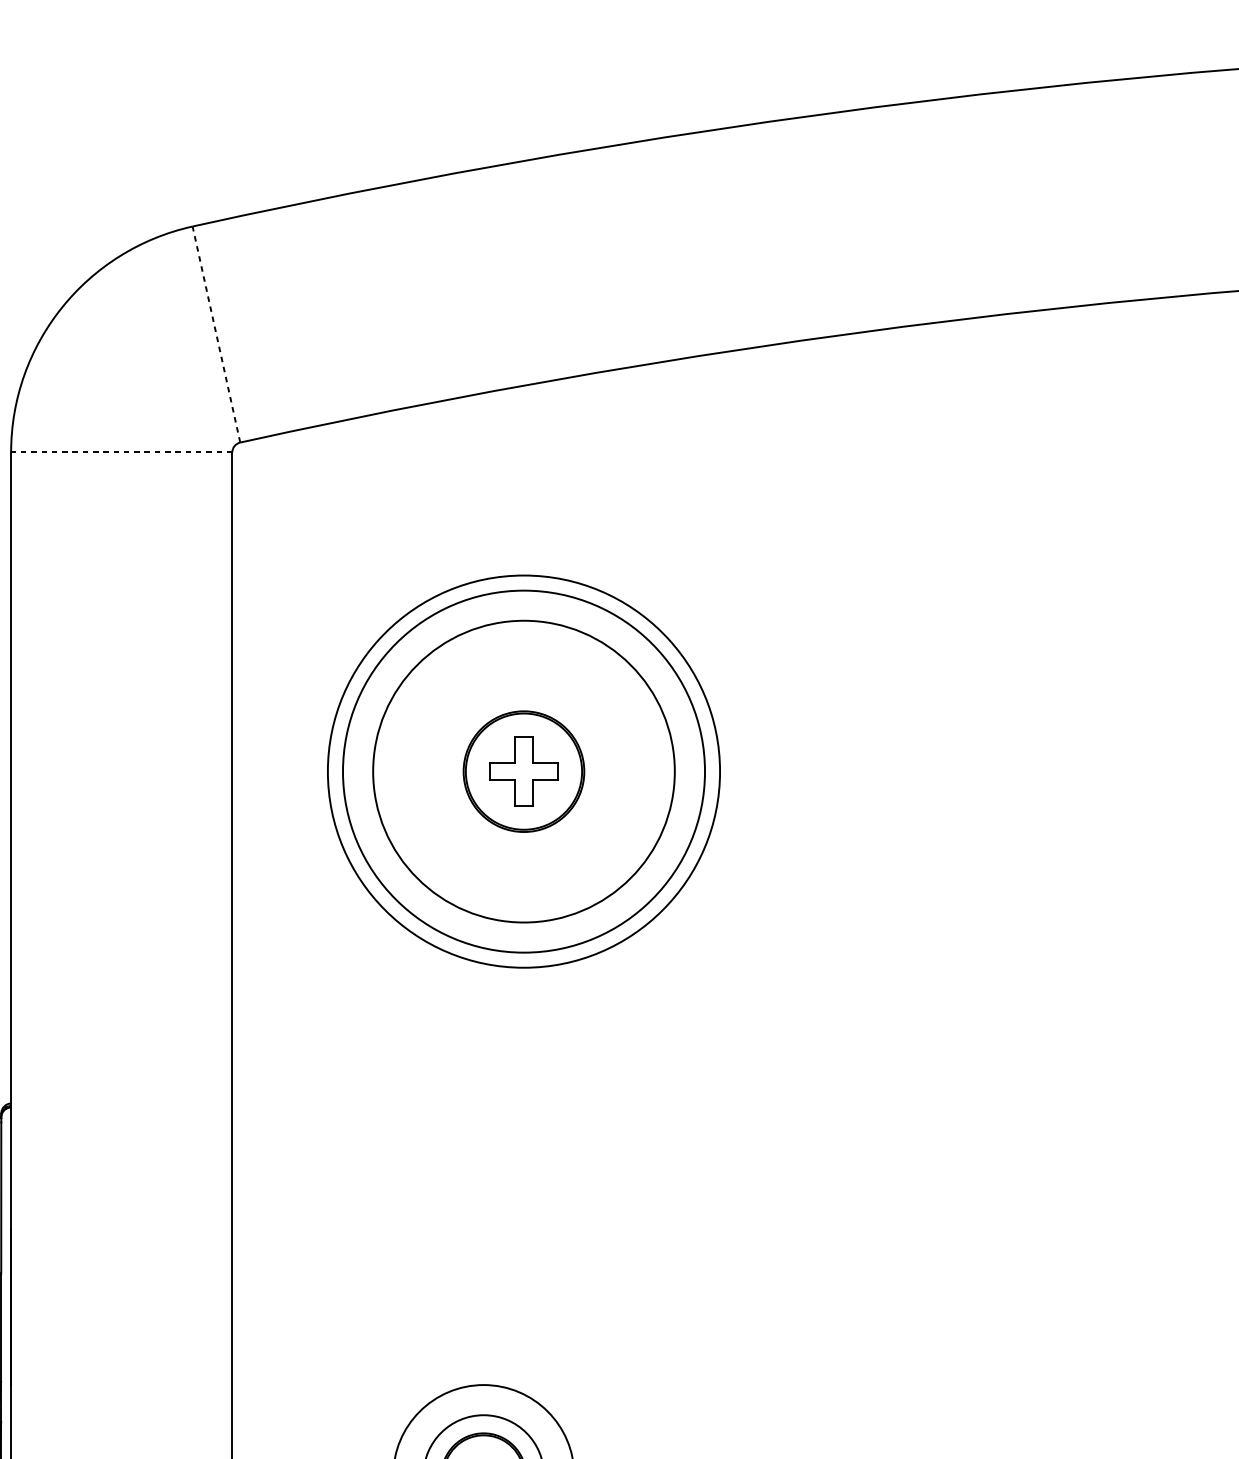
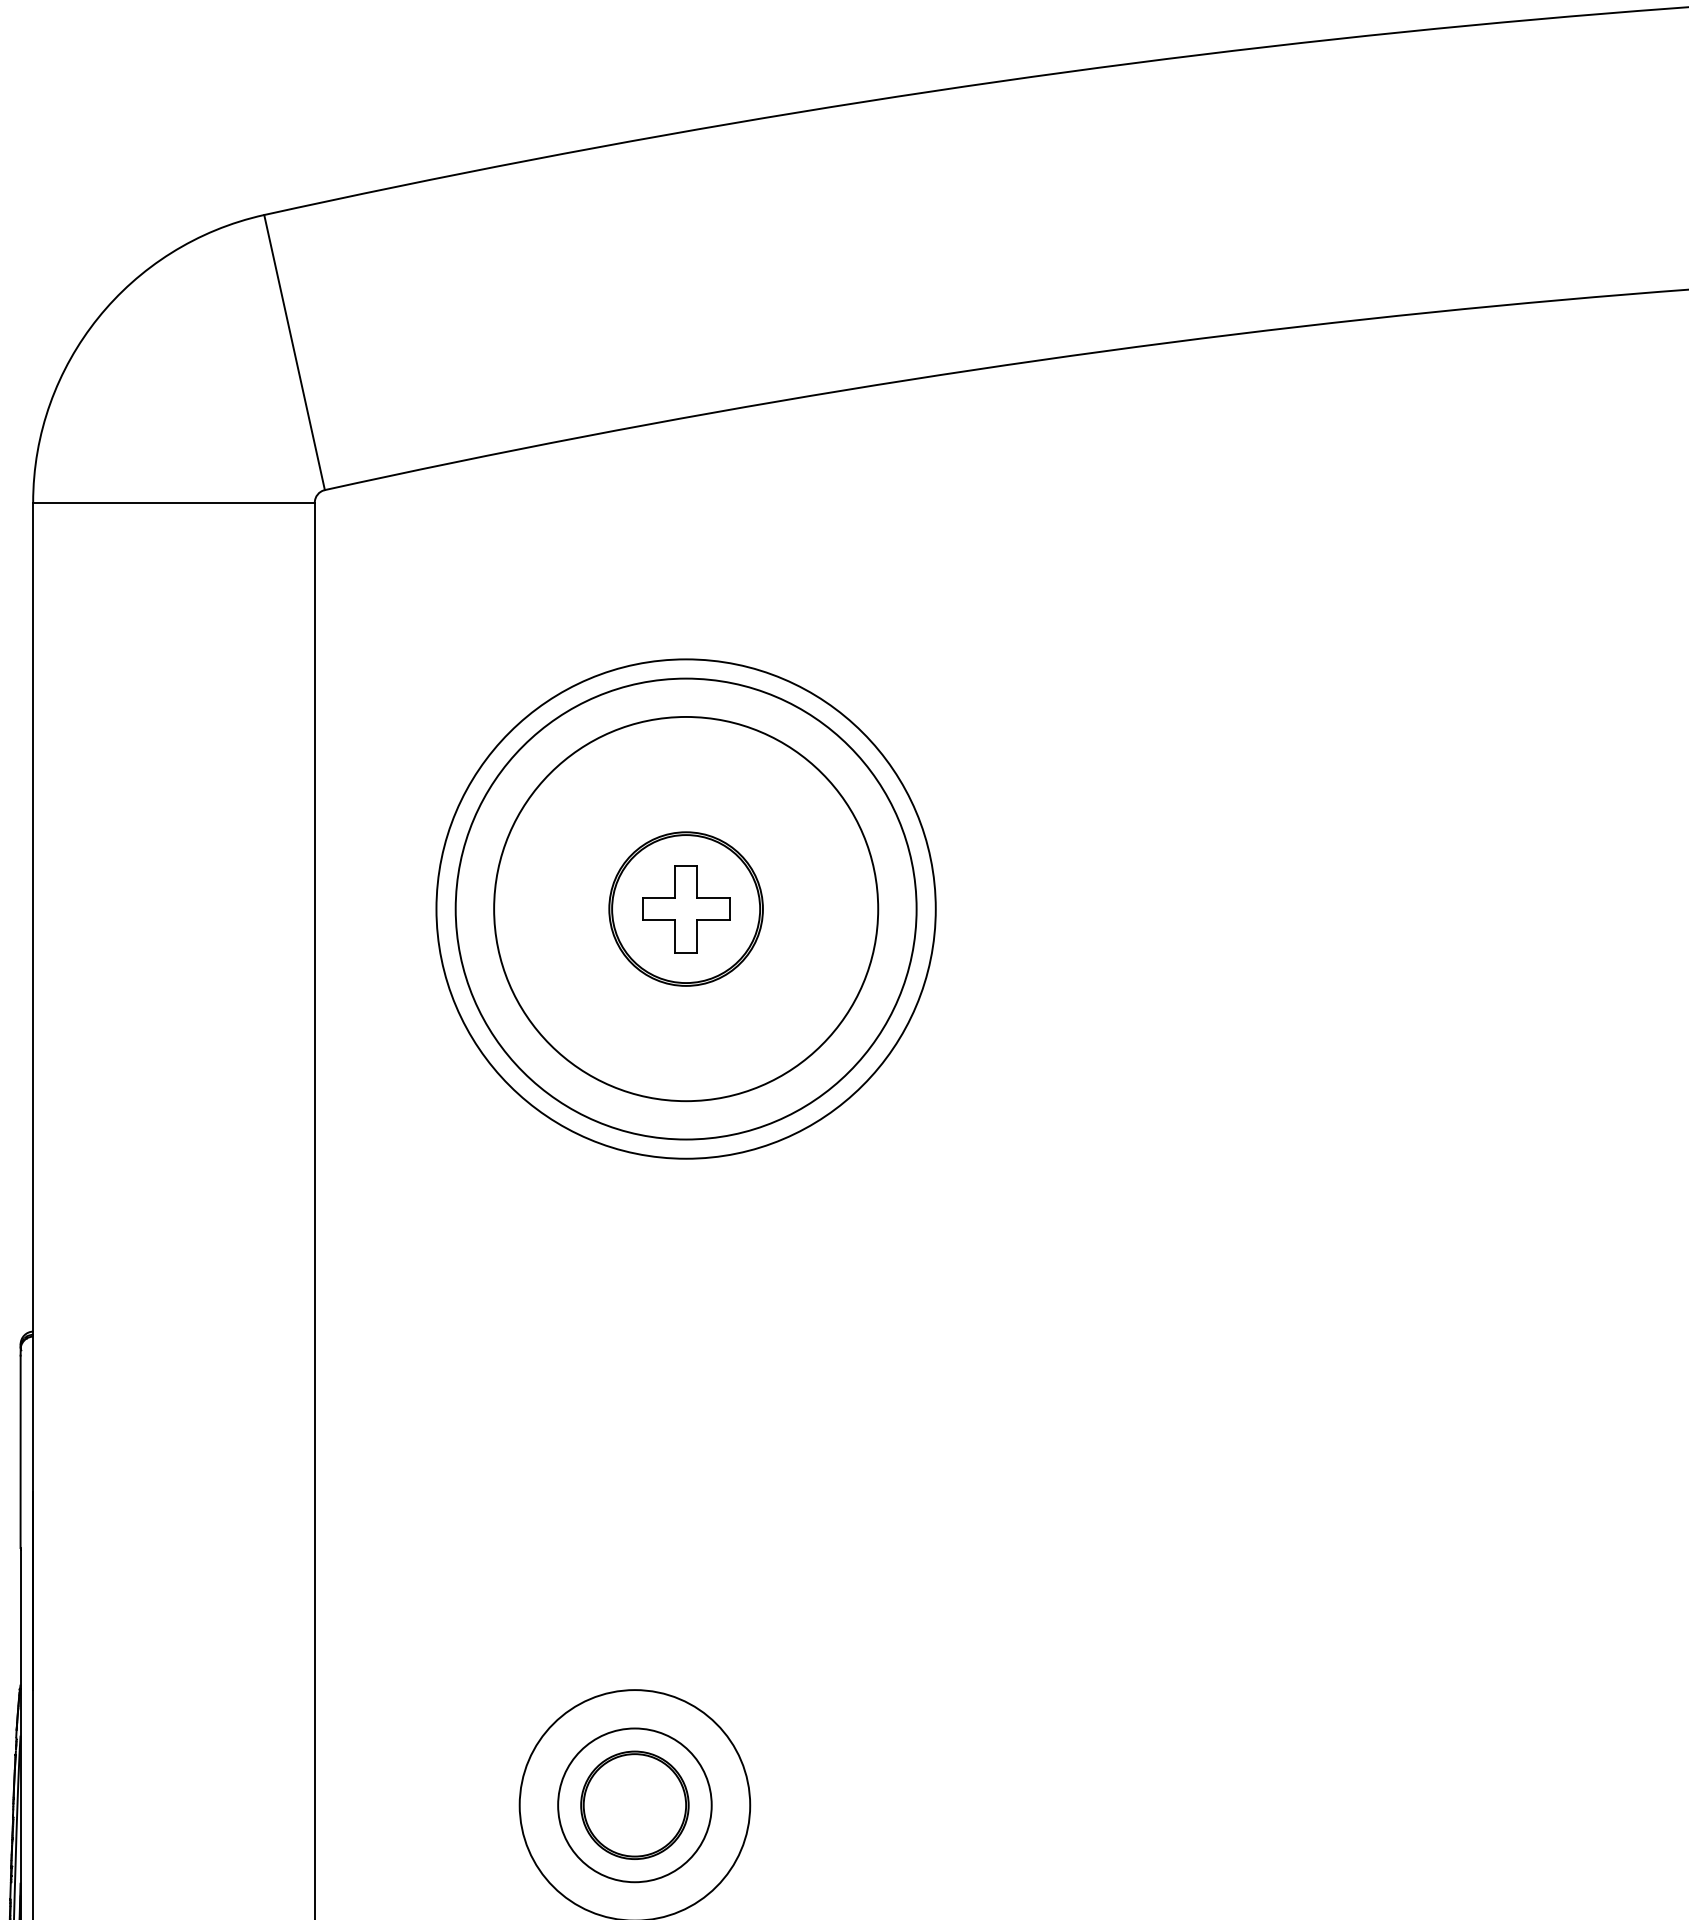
line: (216, 334) -> (294, 352), dashed -> solid
line: (121, 452) -> (173, 502), dashed -> solid

